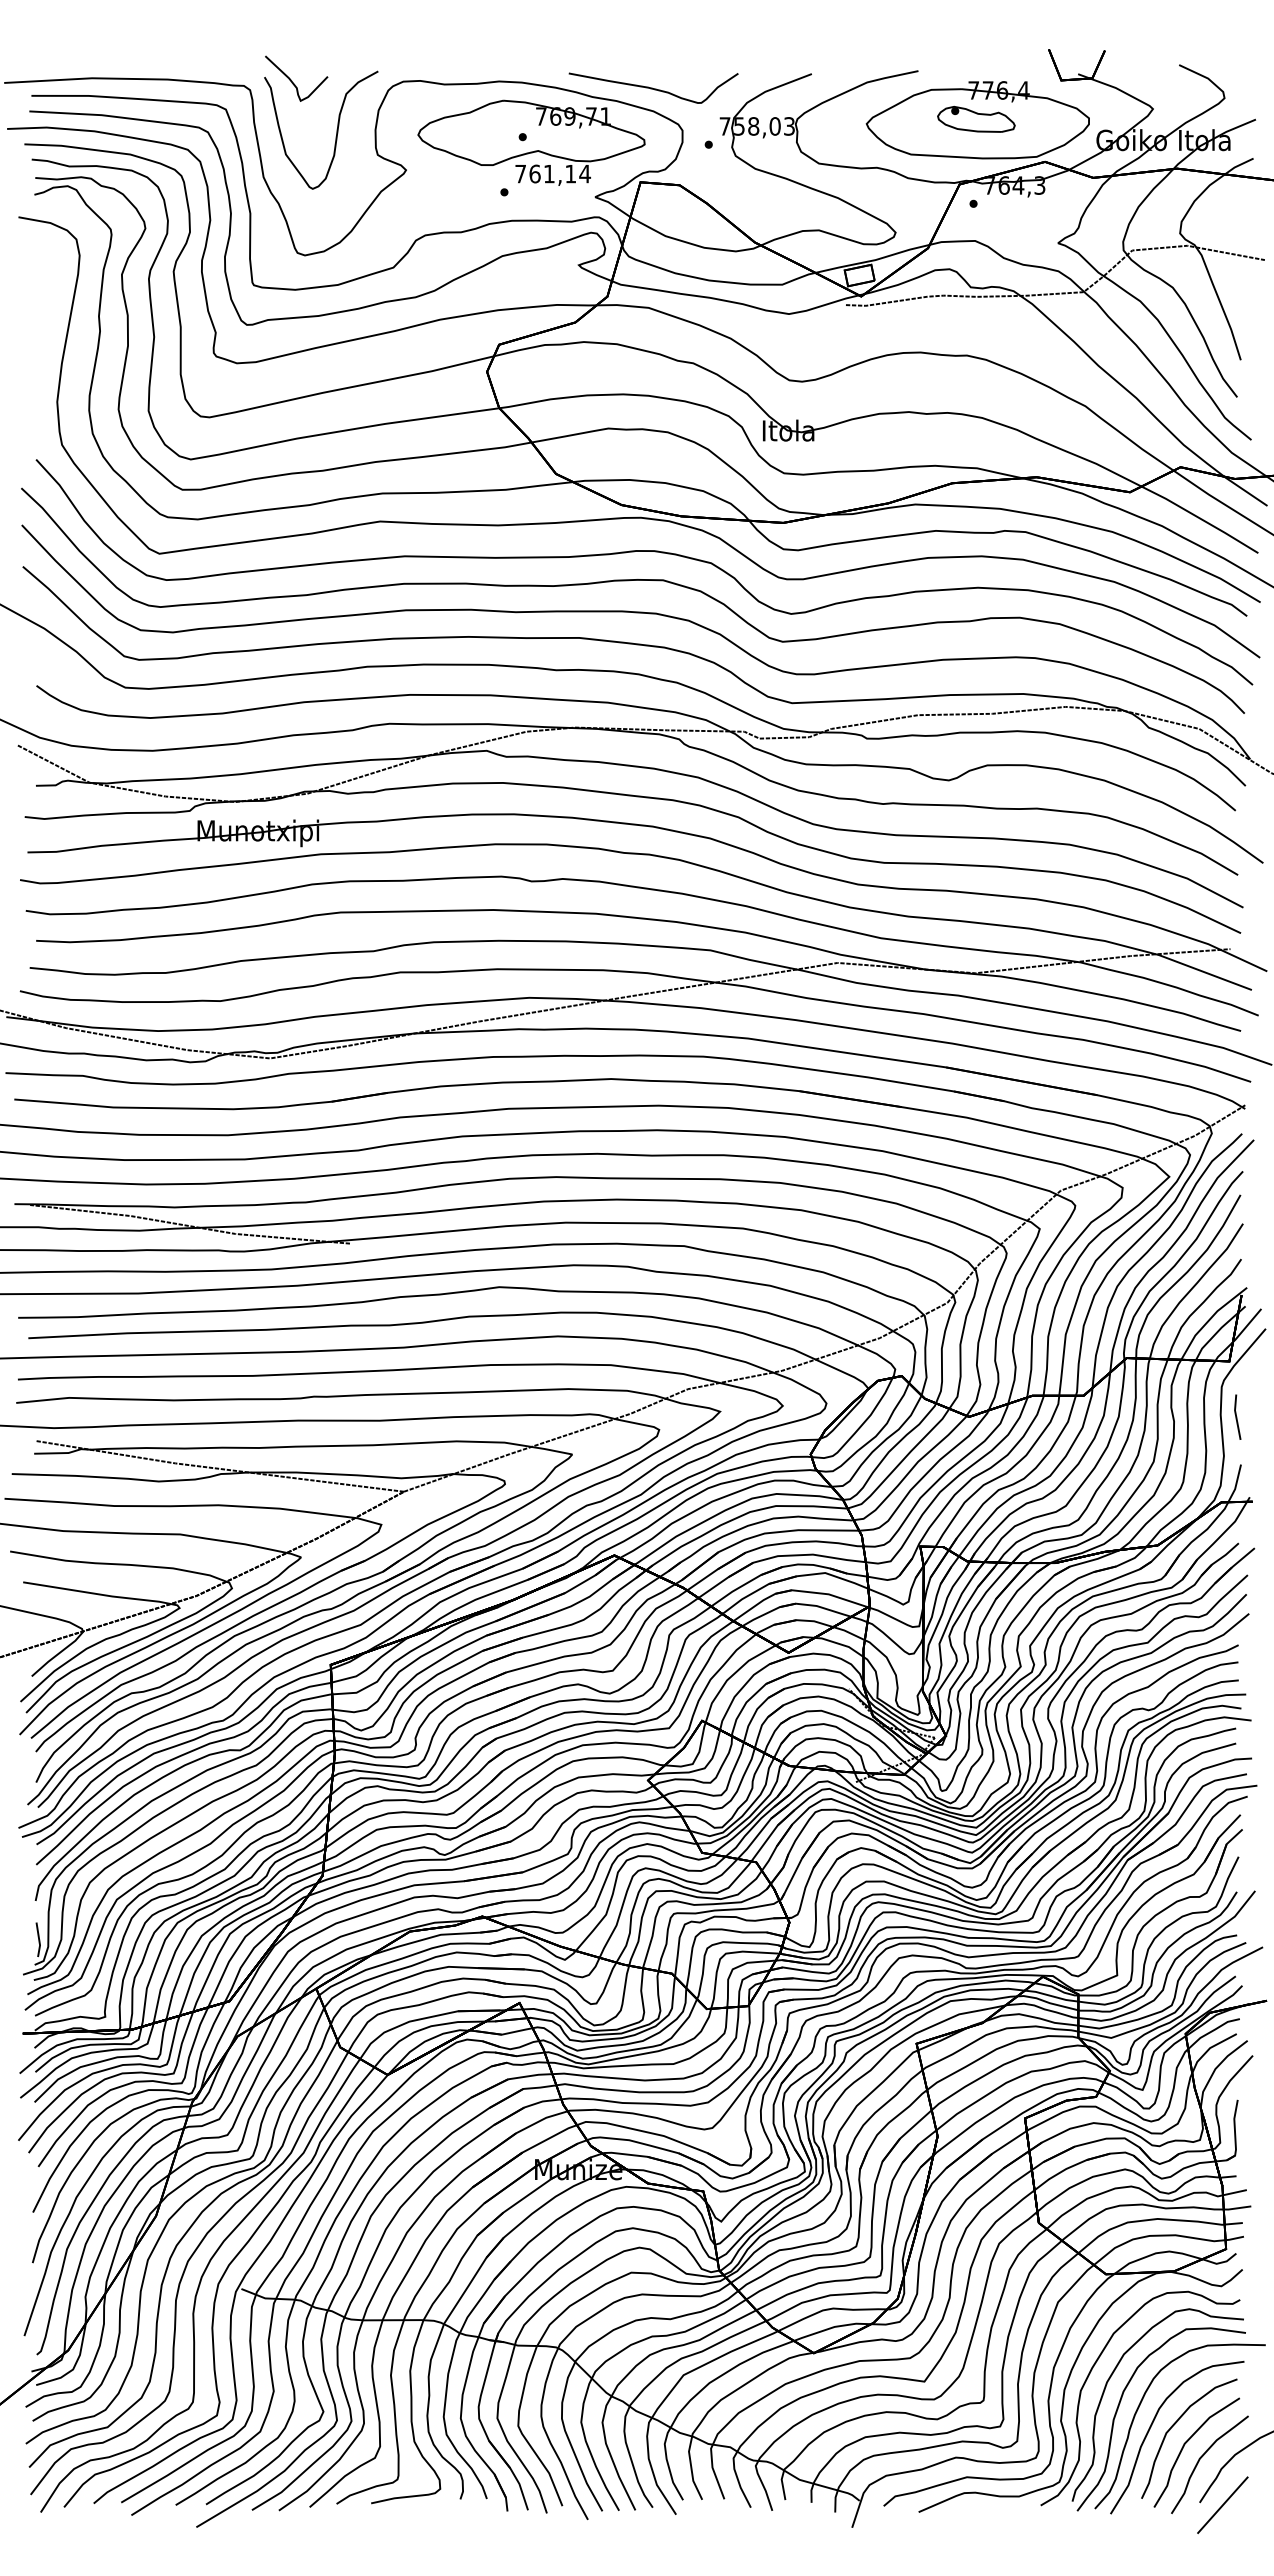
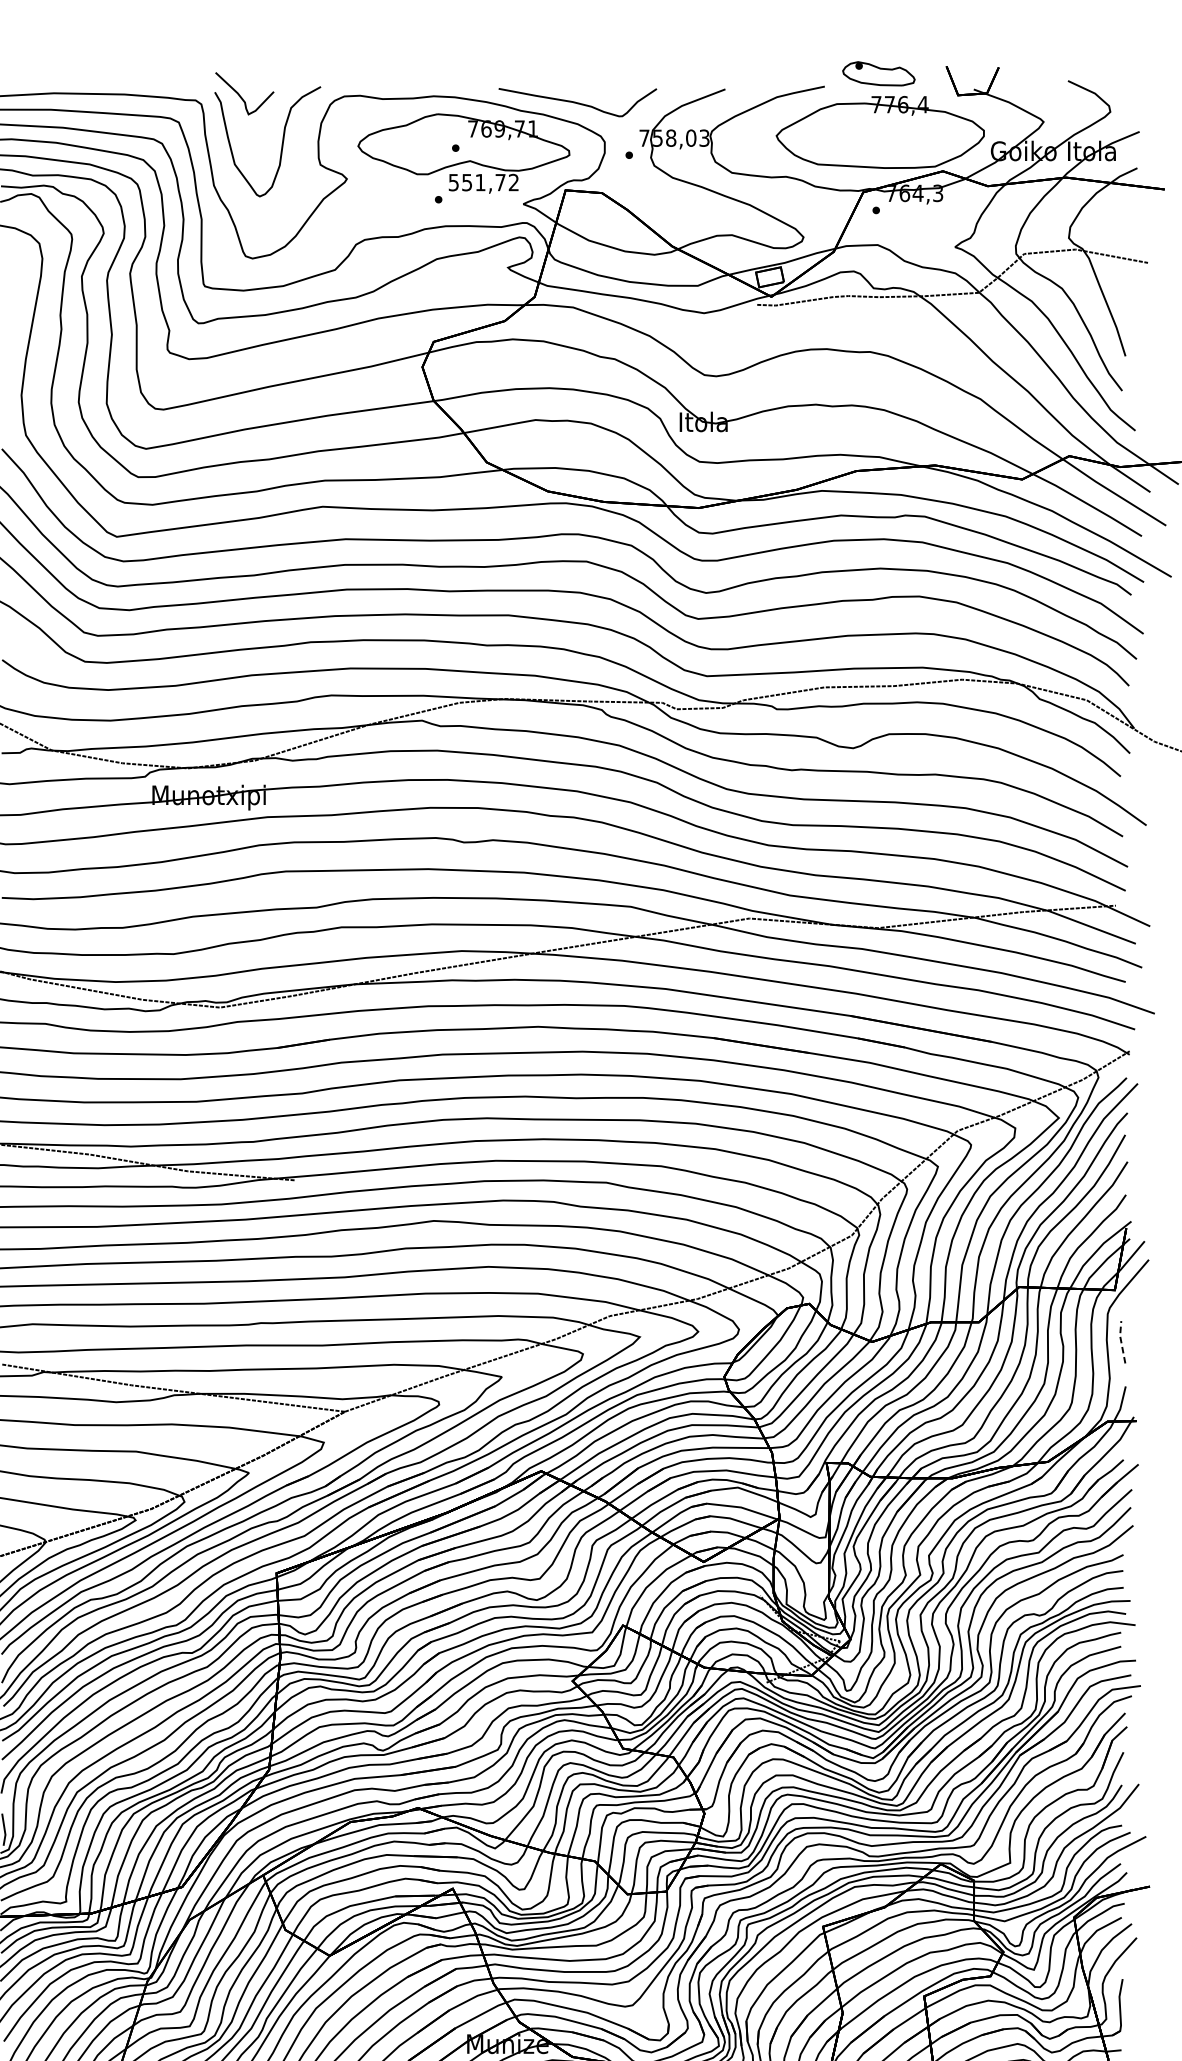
part: (976, 119) -> (878, 73), moved
text: (553, 173) -> (484, 182), 761,14 -> 551,72
line: (1236, 1417) -> (1121, 1342), solid -> dashed

